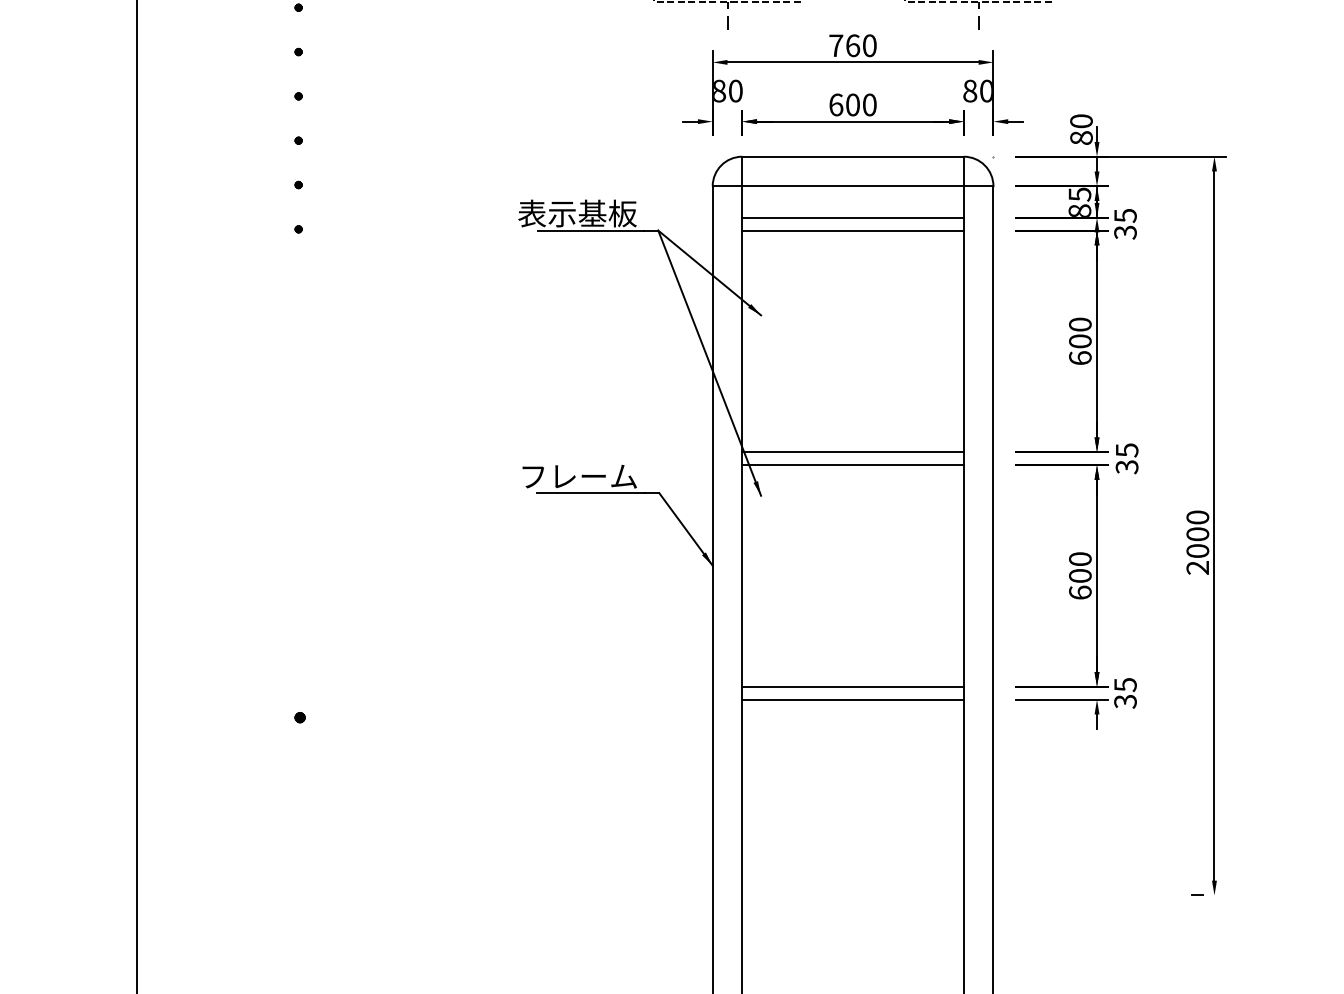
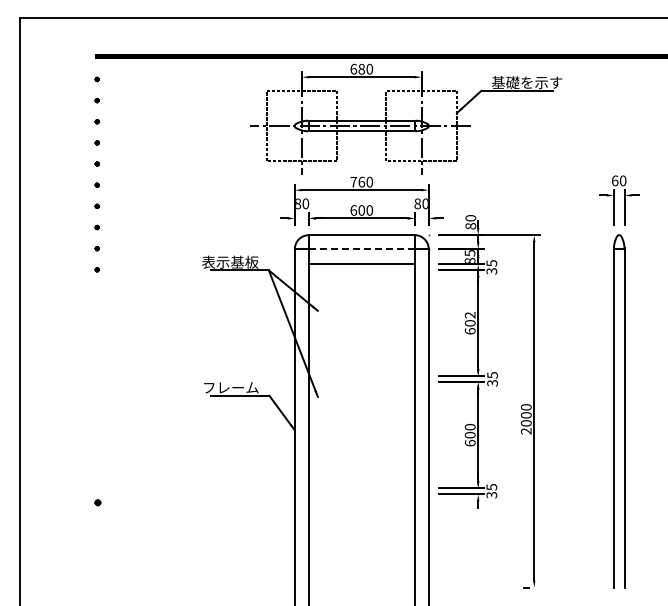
line: (852, 186) -> (361, 249), solid -> dashed
line: (852, 230) -> (361, 270), removed
text: (1080, 325) -> (470, 315), 600 -> 602
line: (852, 452) -> (361, 376), removed
line: (852, 465) -> (361, 382), removed
line: (852, 687) -> (361, 488), removed
line: (852, 700) -> (361, 494), removed

